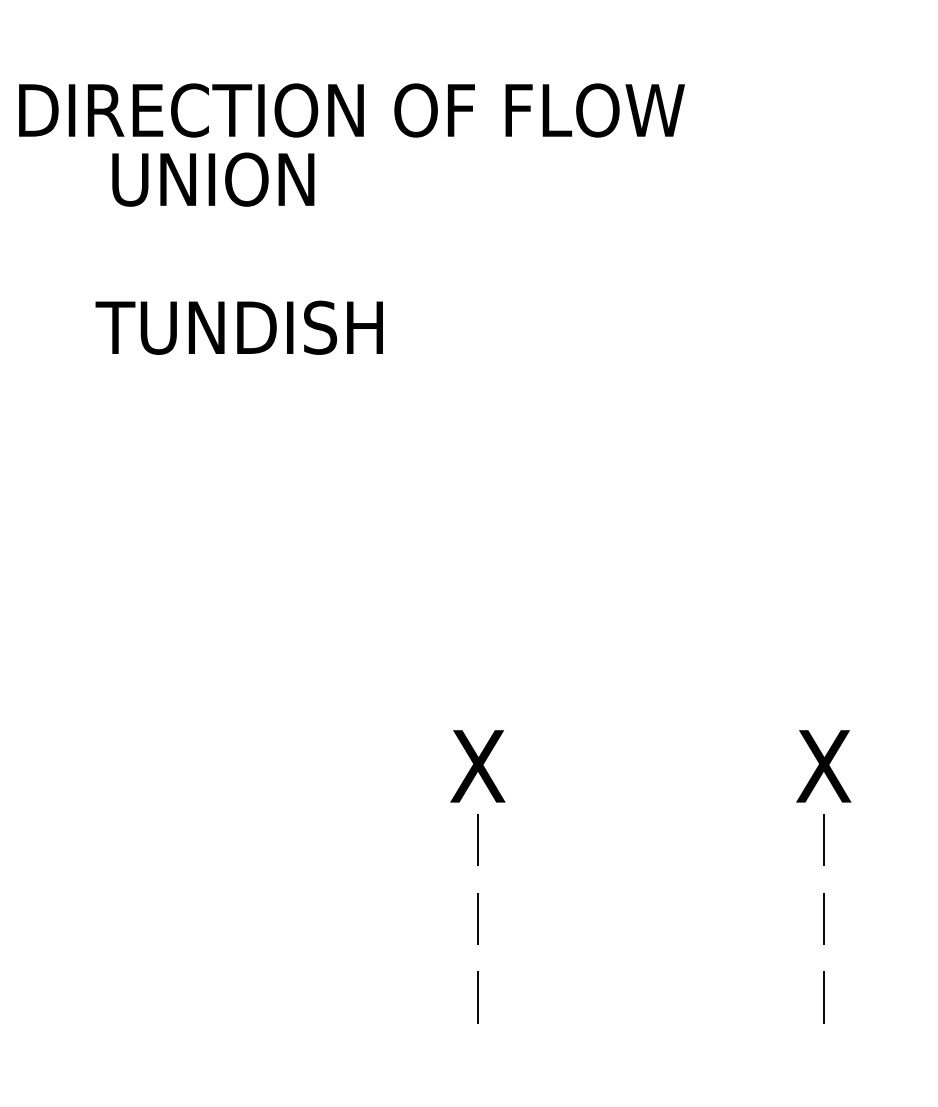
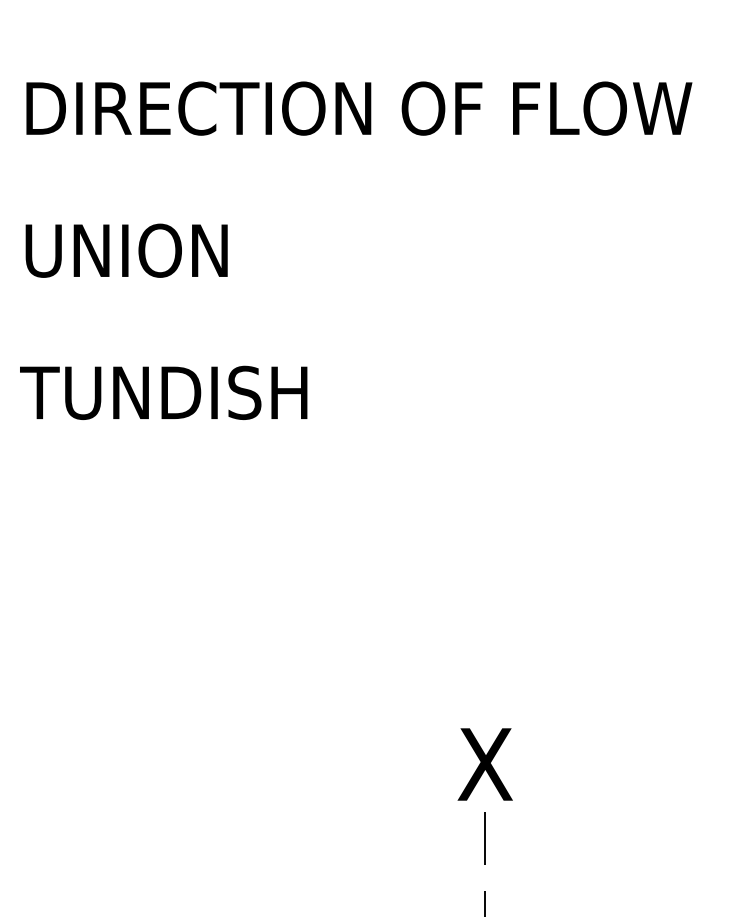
text: (213, 179) -> (126, 250), moved
text: (238, 327) -> (162, 392), moved

